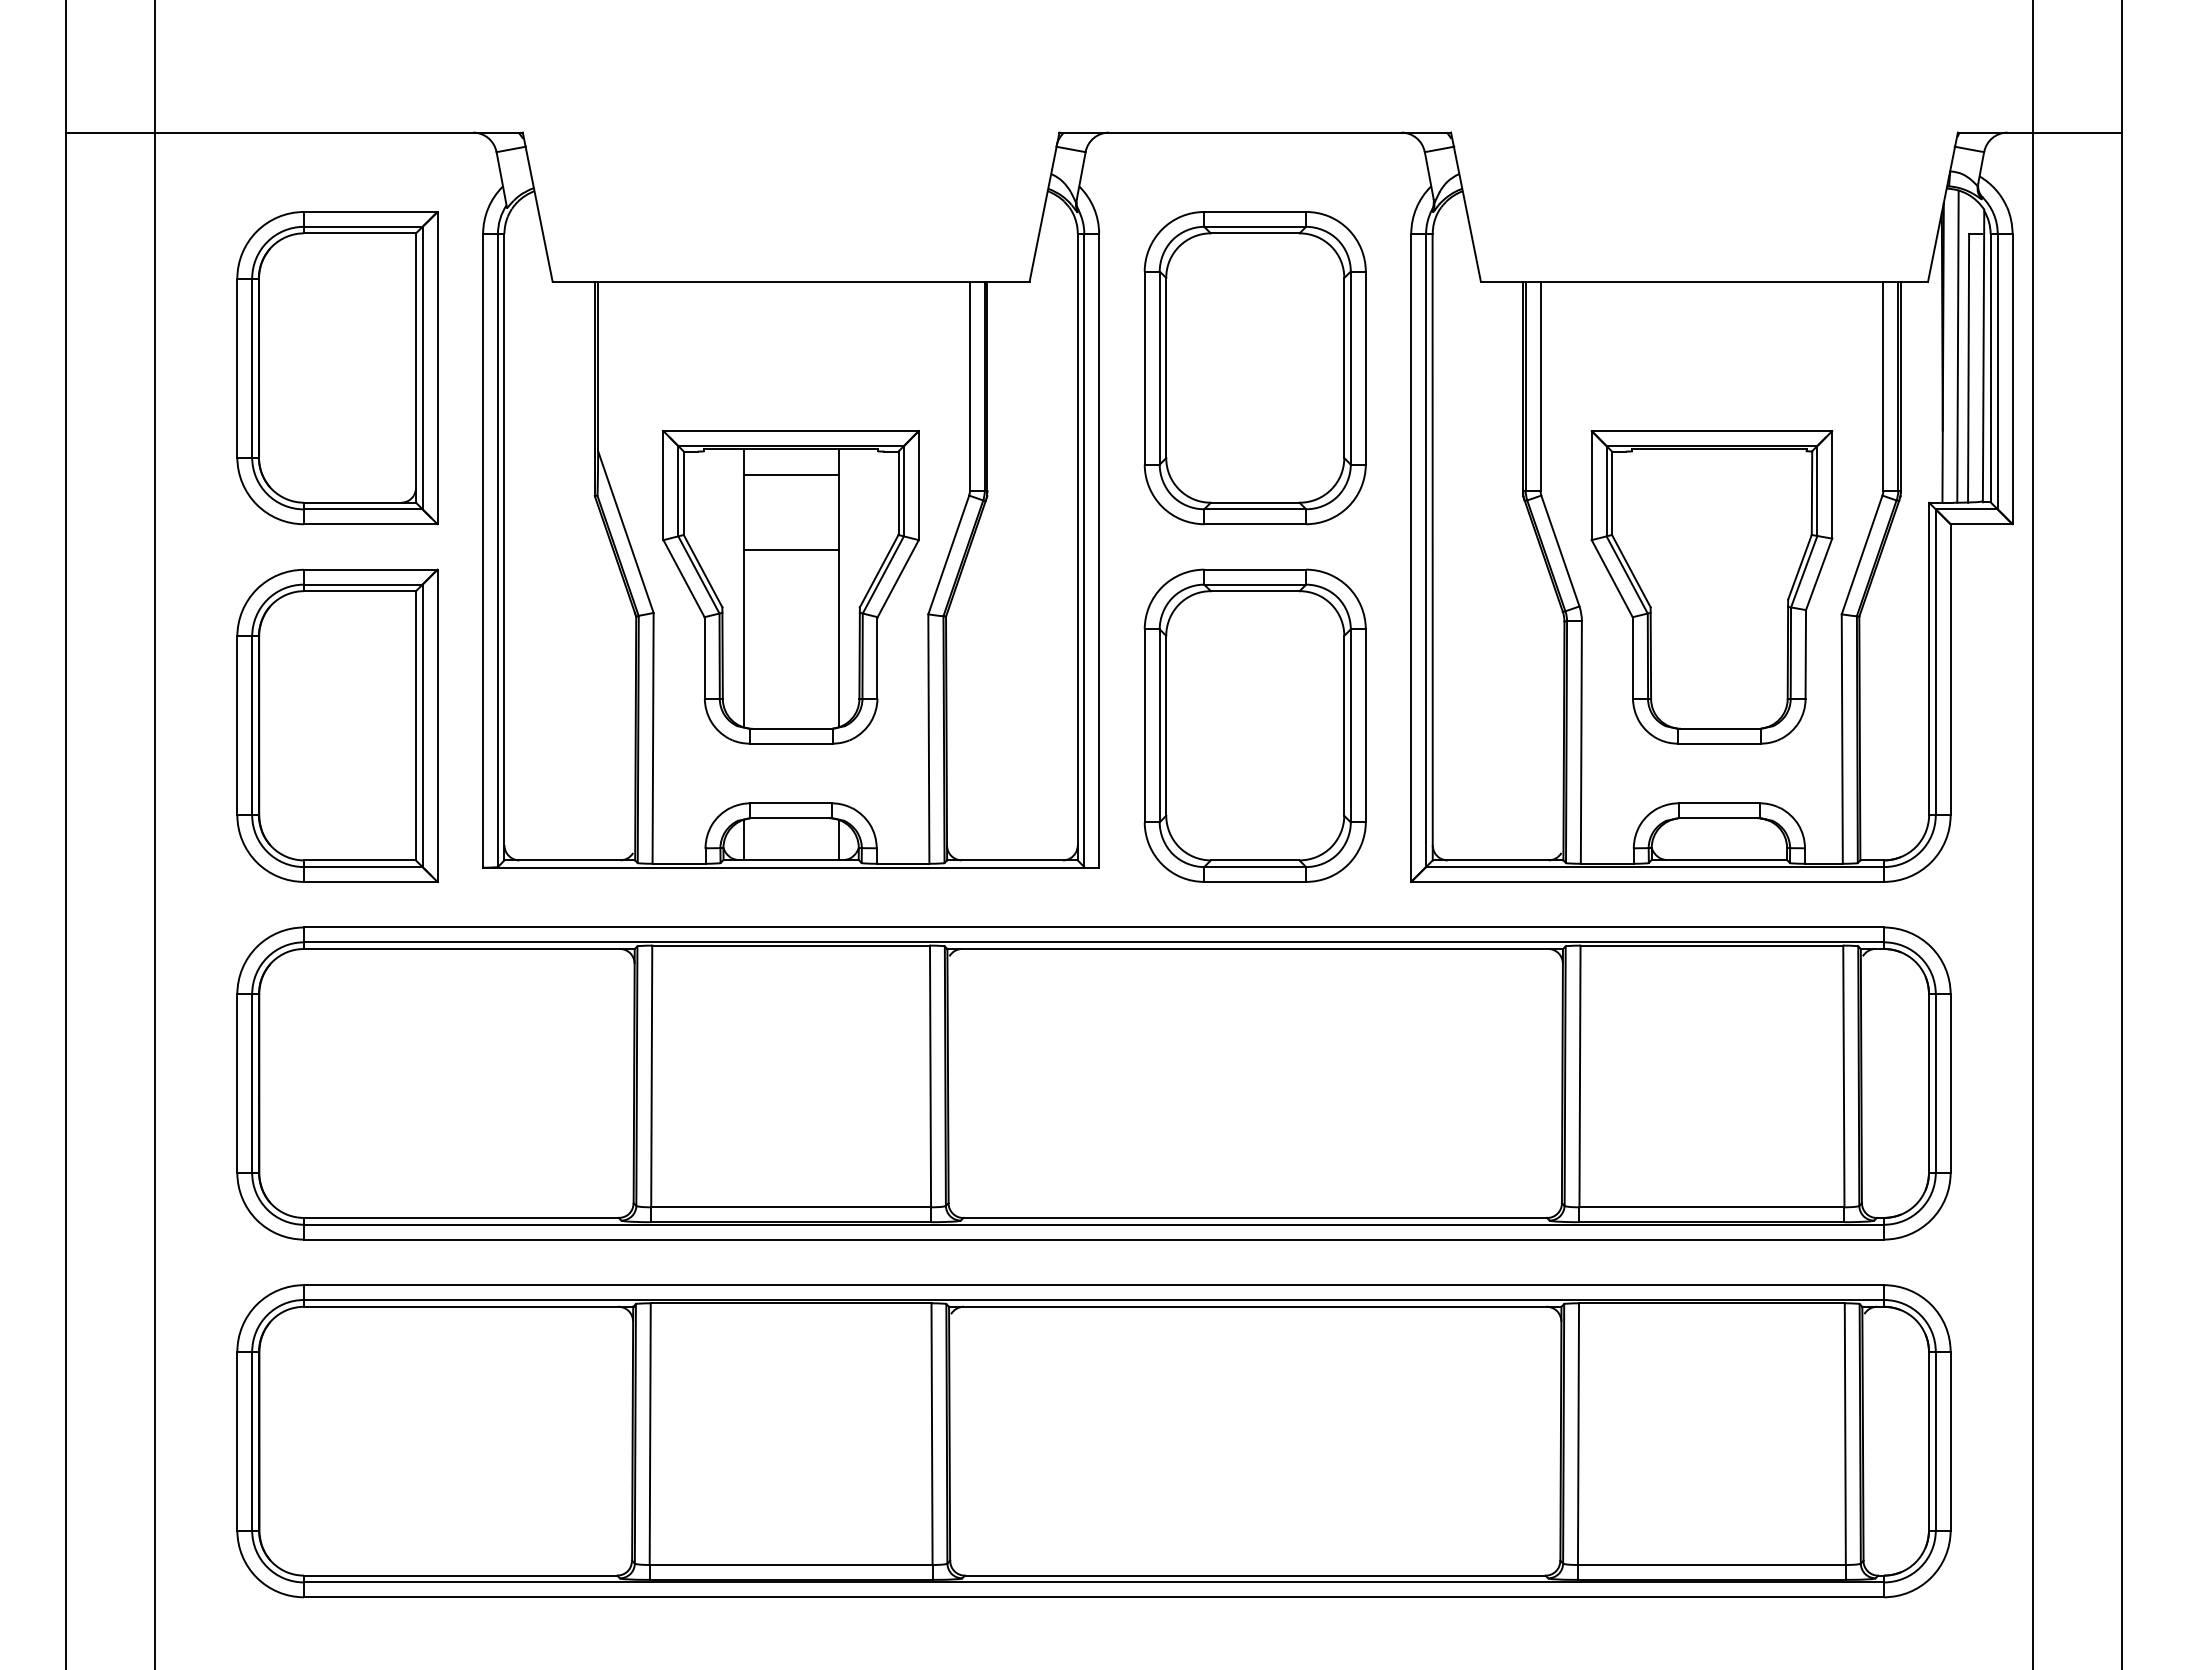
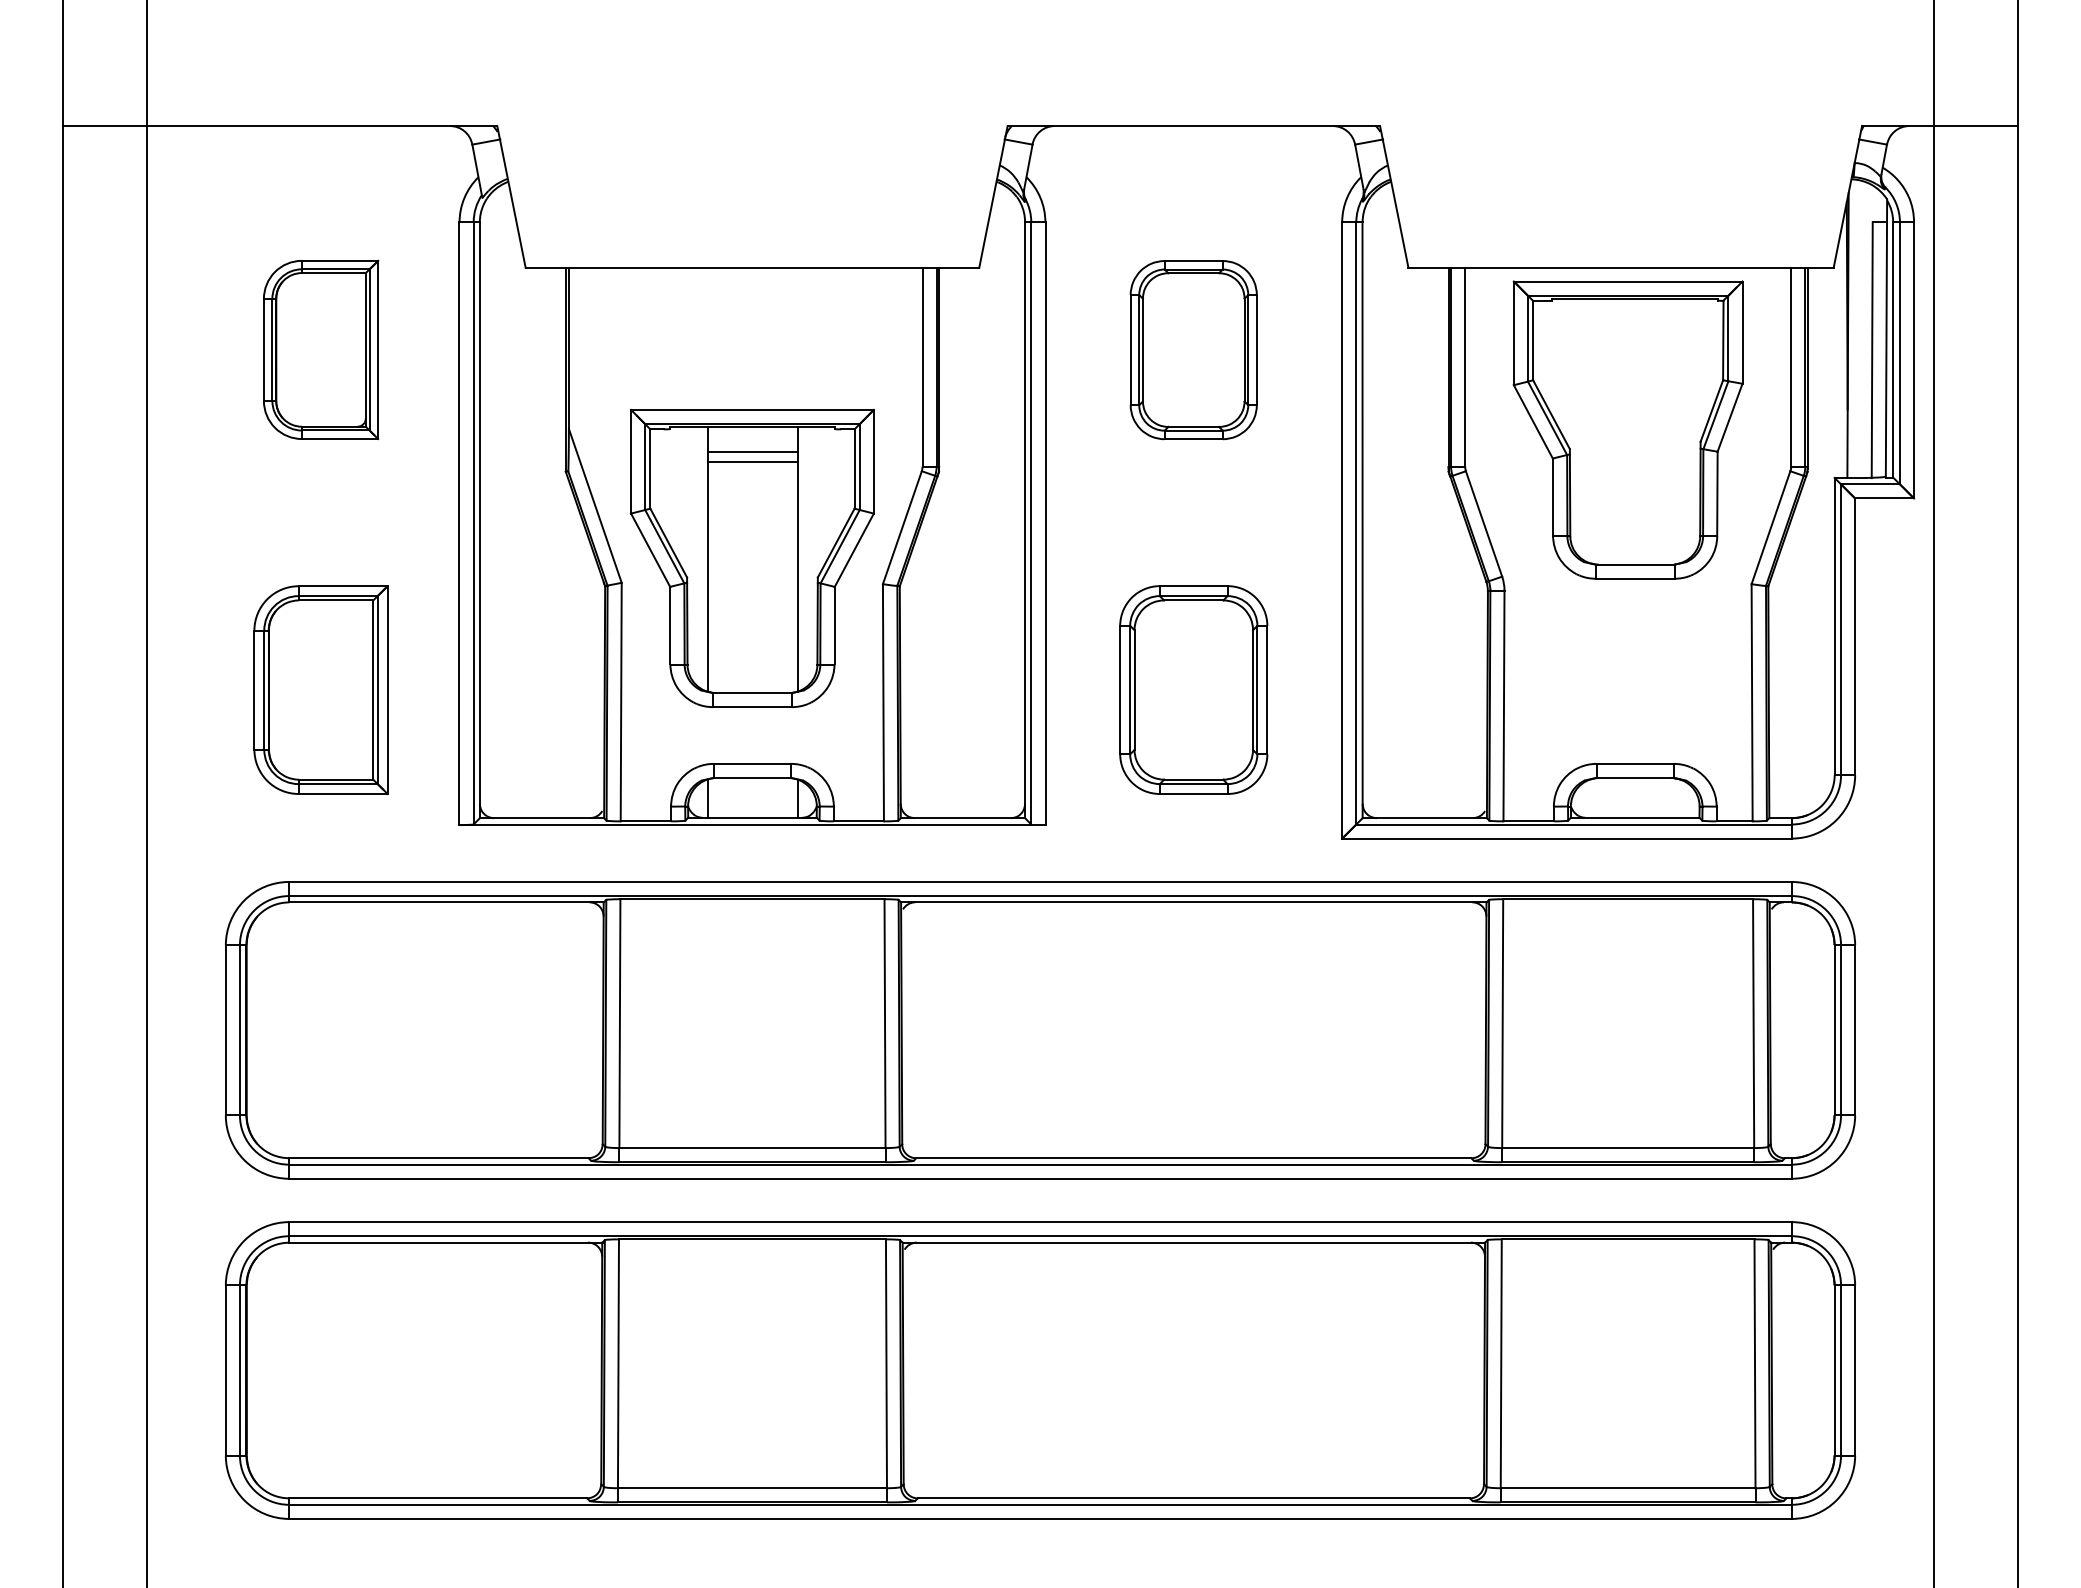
line: (1957, 346) -> (1861, 329), removed
part: (337, 367) -> (321, 349), size x0.6
part: (1254, 368) -> (1193, 350), size x0.6
line: (791, 549) -> (752, 461), moved
part: (1711, 587) -> (1627, 430), moved
part: (337, 725) -> (321, 689), size x0.7
part: (1254, 725) -> (1193, 689), size x0.7

